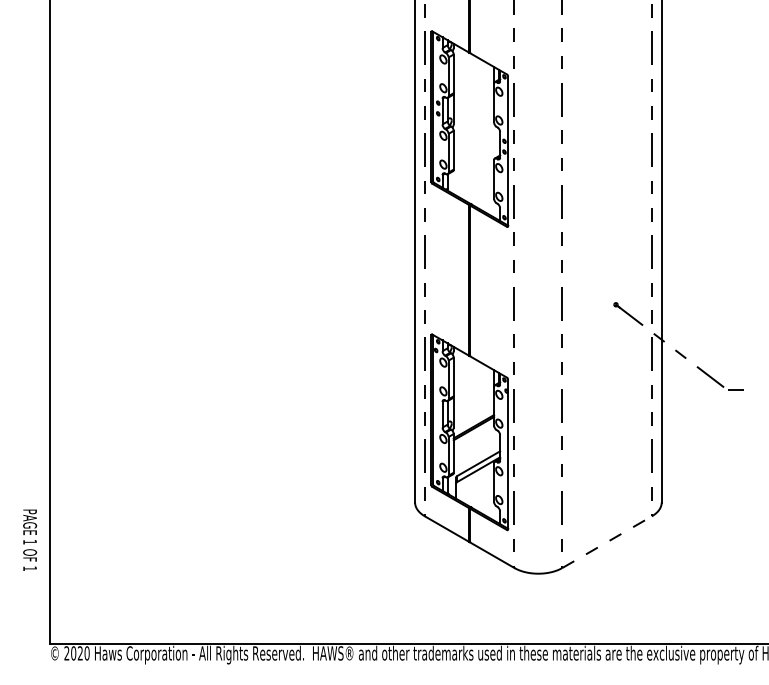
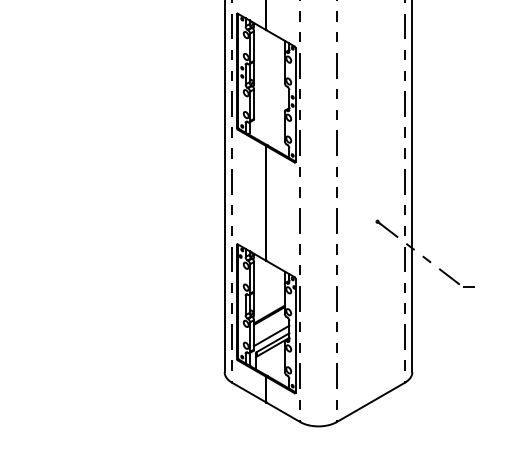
line: (476, 454) -> (271, 335), added
line: (607, 542) -> (371, 402), dashed -> solid

